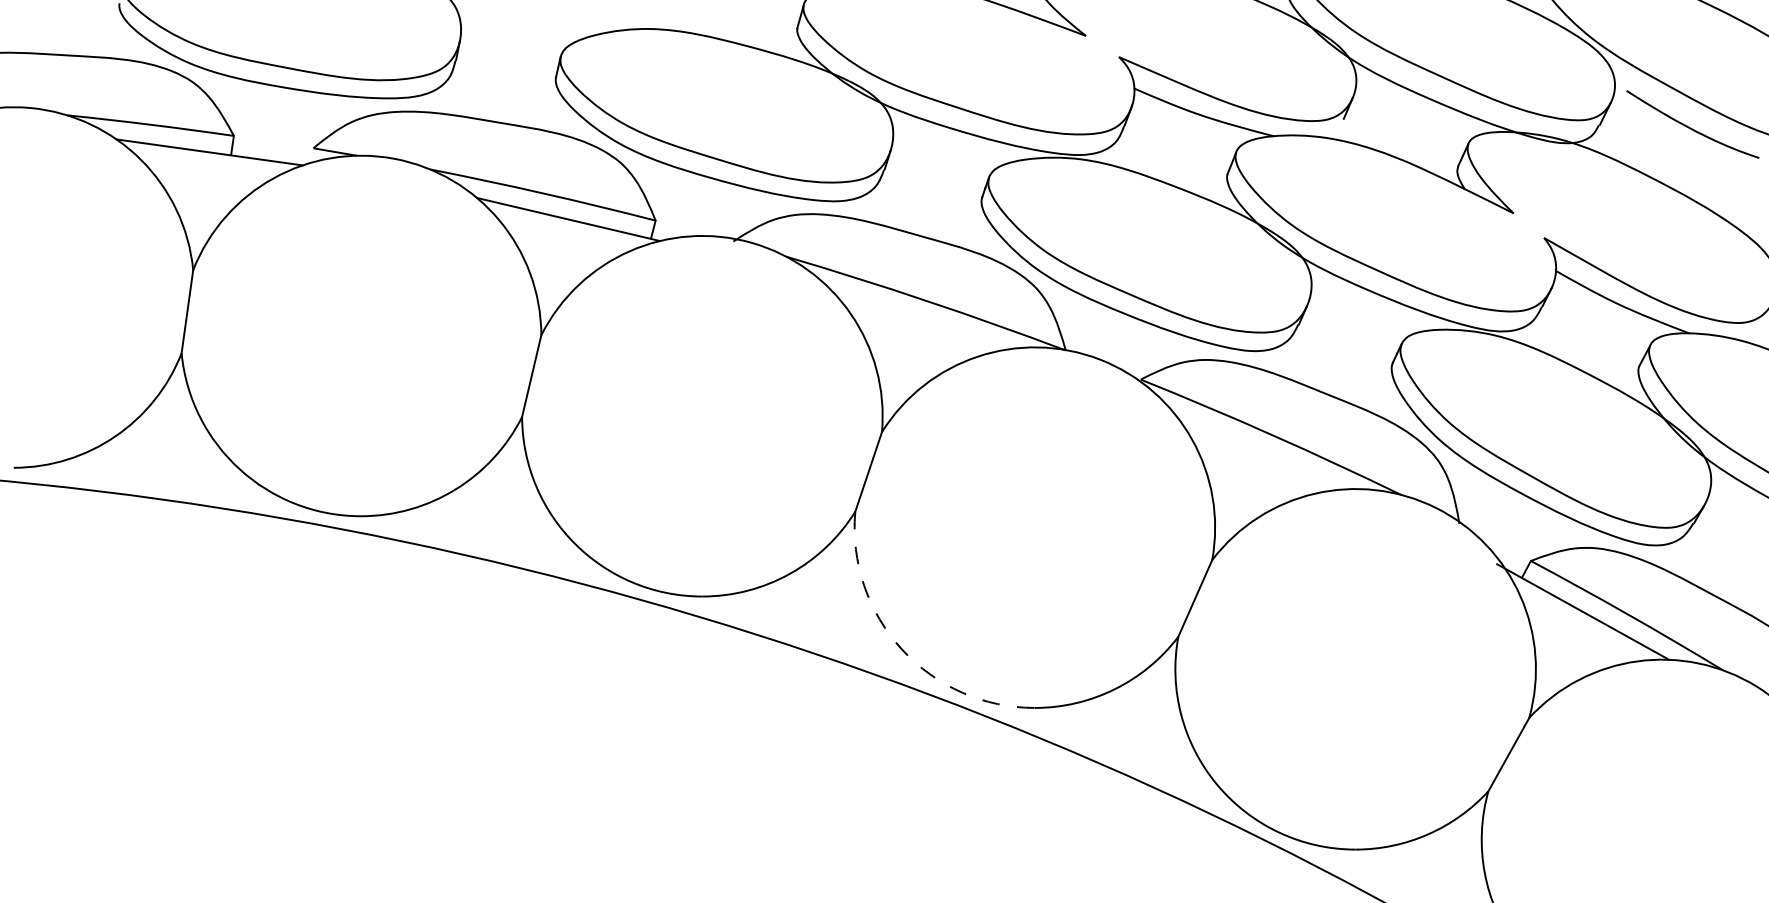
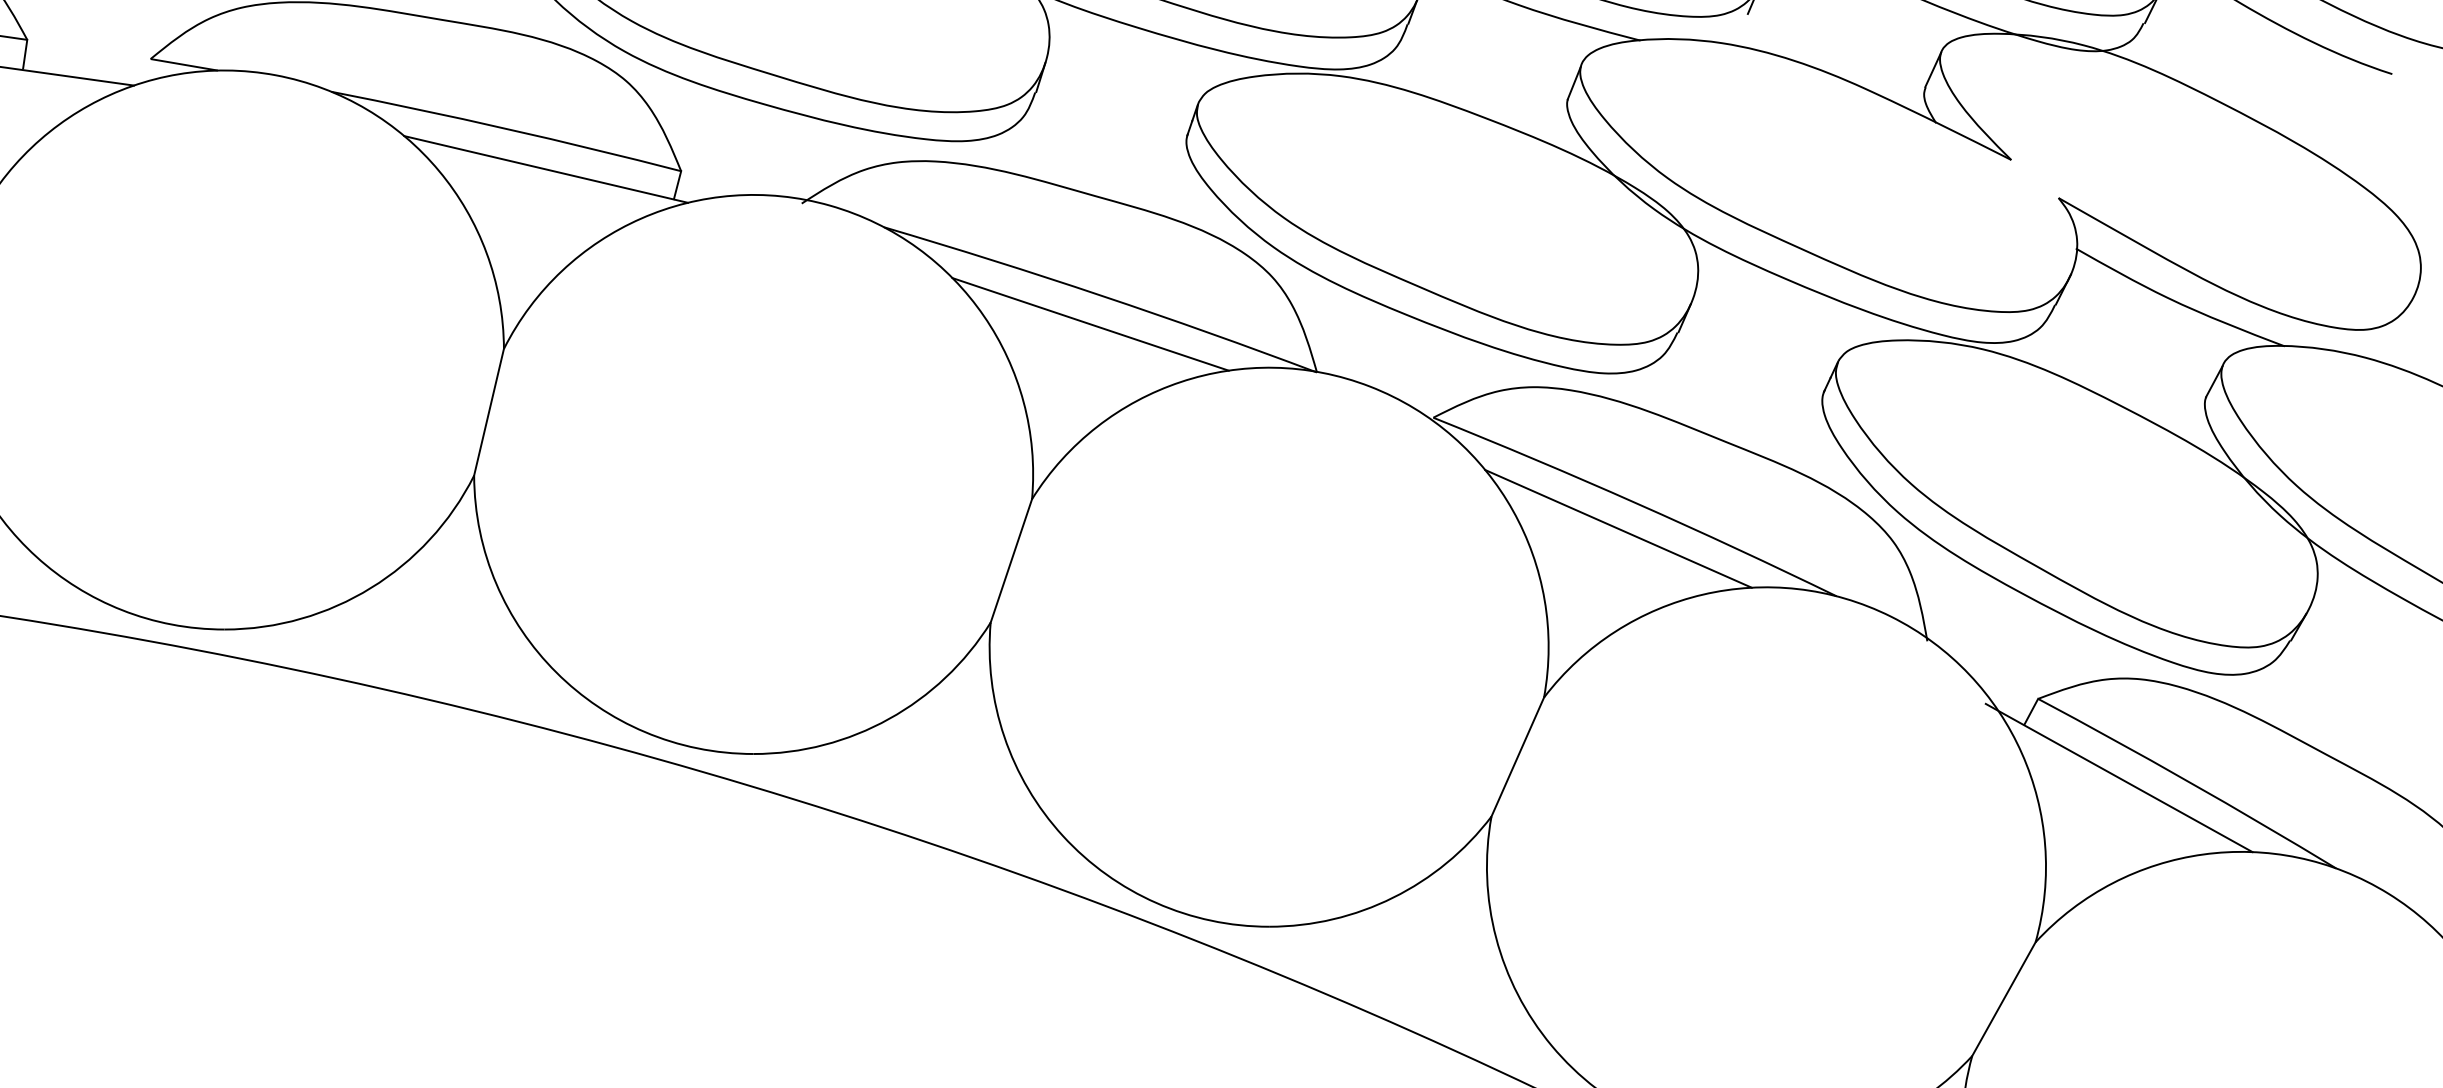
line: (919, 319) -> (1090, 324), added
line: (1260, 451) -> (1618, 529), added
arc: (901, 649) -> (1062, 836), dashed -> solid

